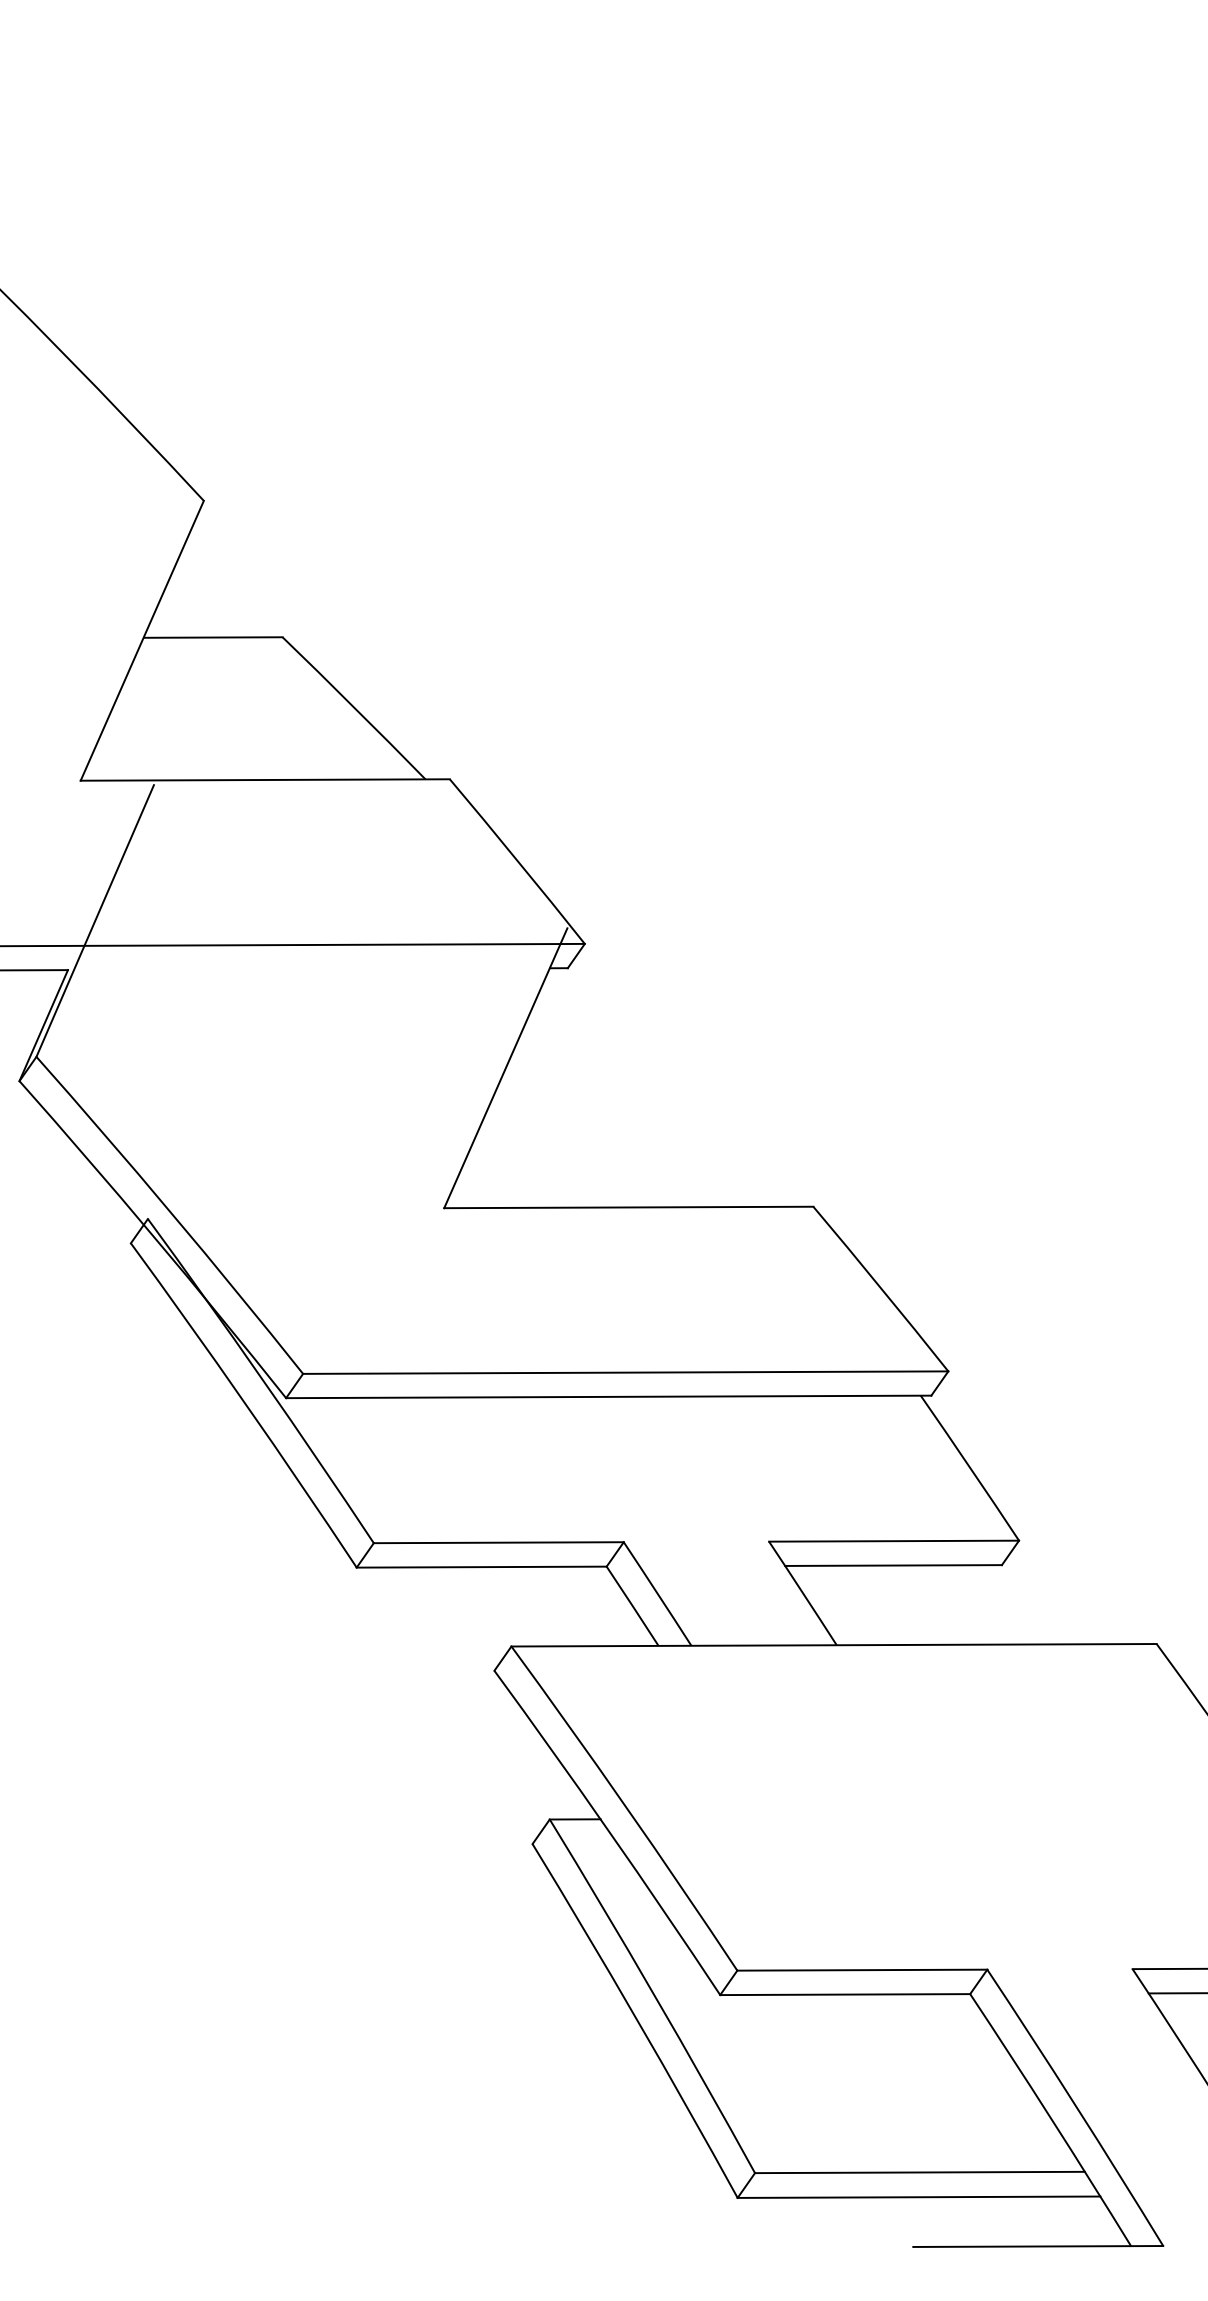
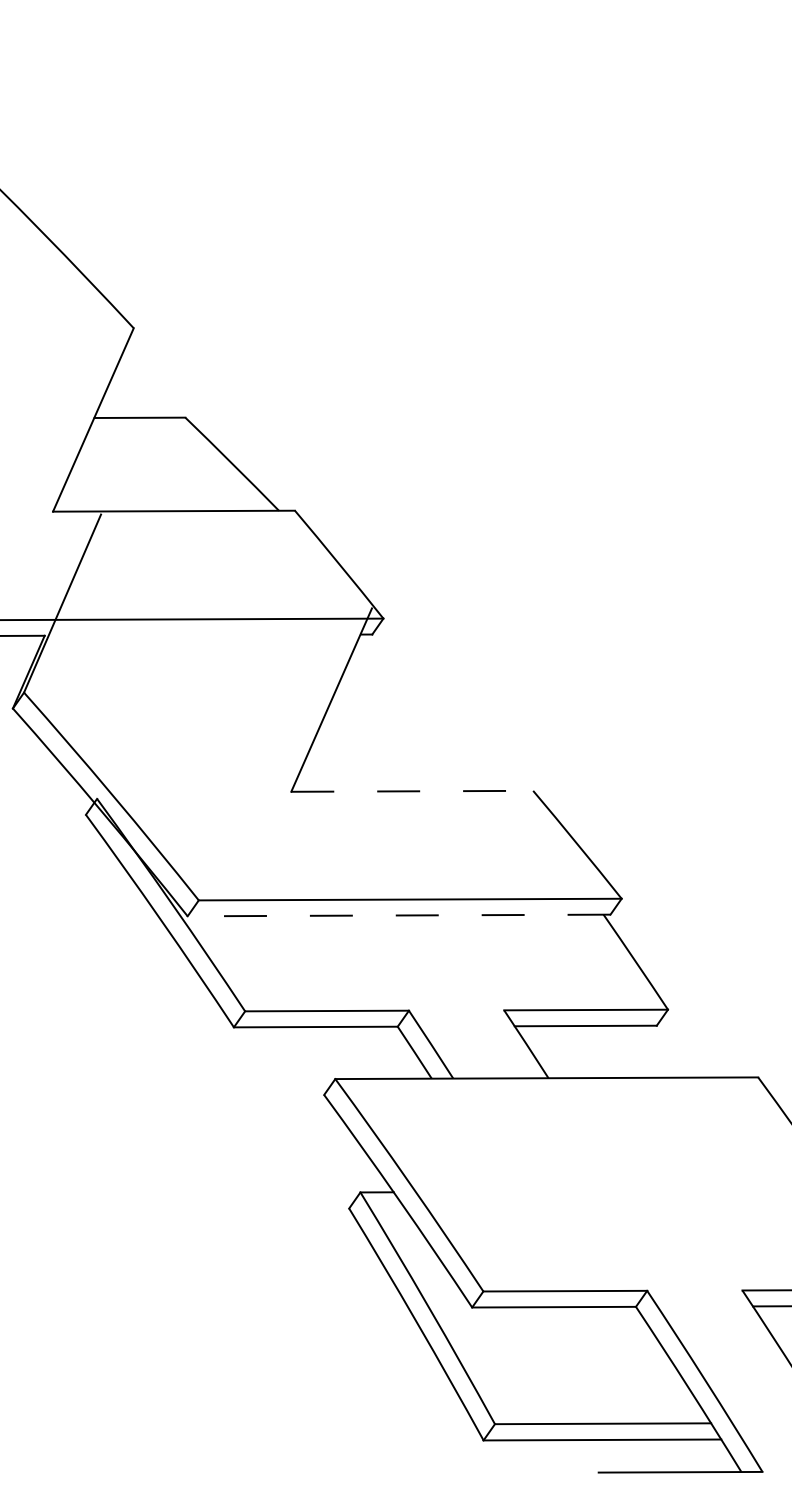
line: (629, 1207) -> (412, 791), solid -> dashed
line: (607, 1396) -> (398, 915), solid -> dashed

